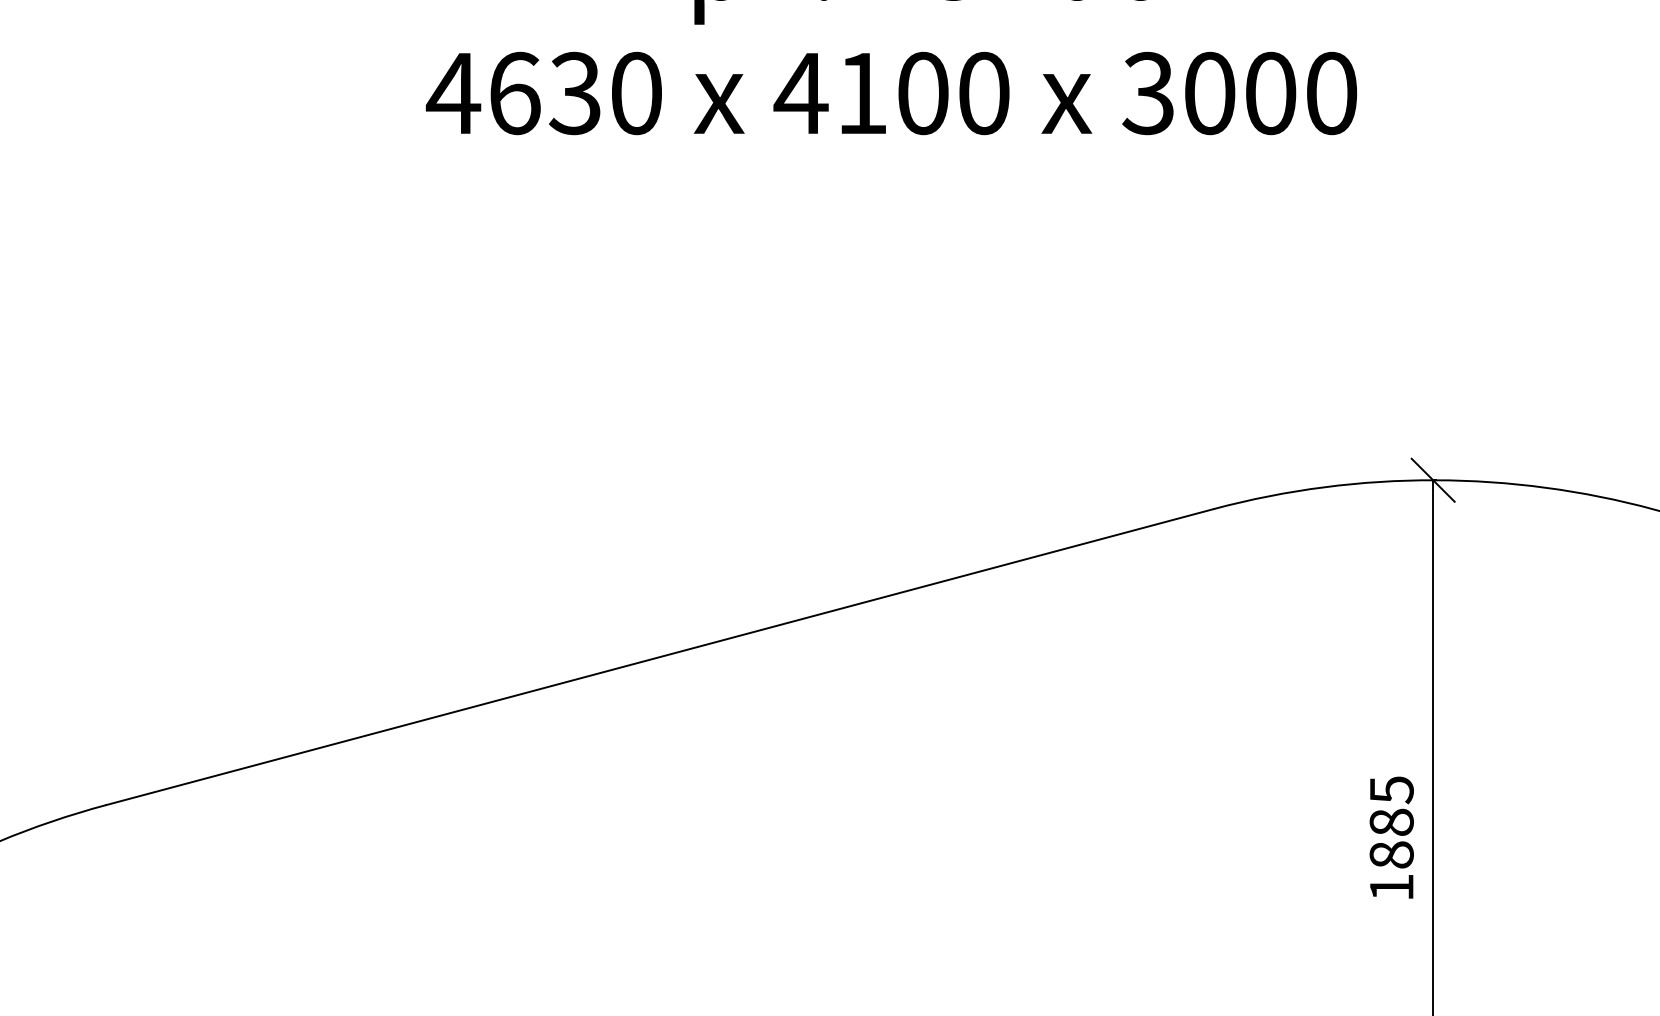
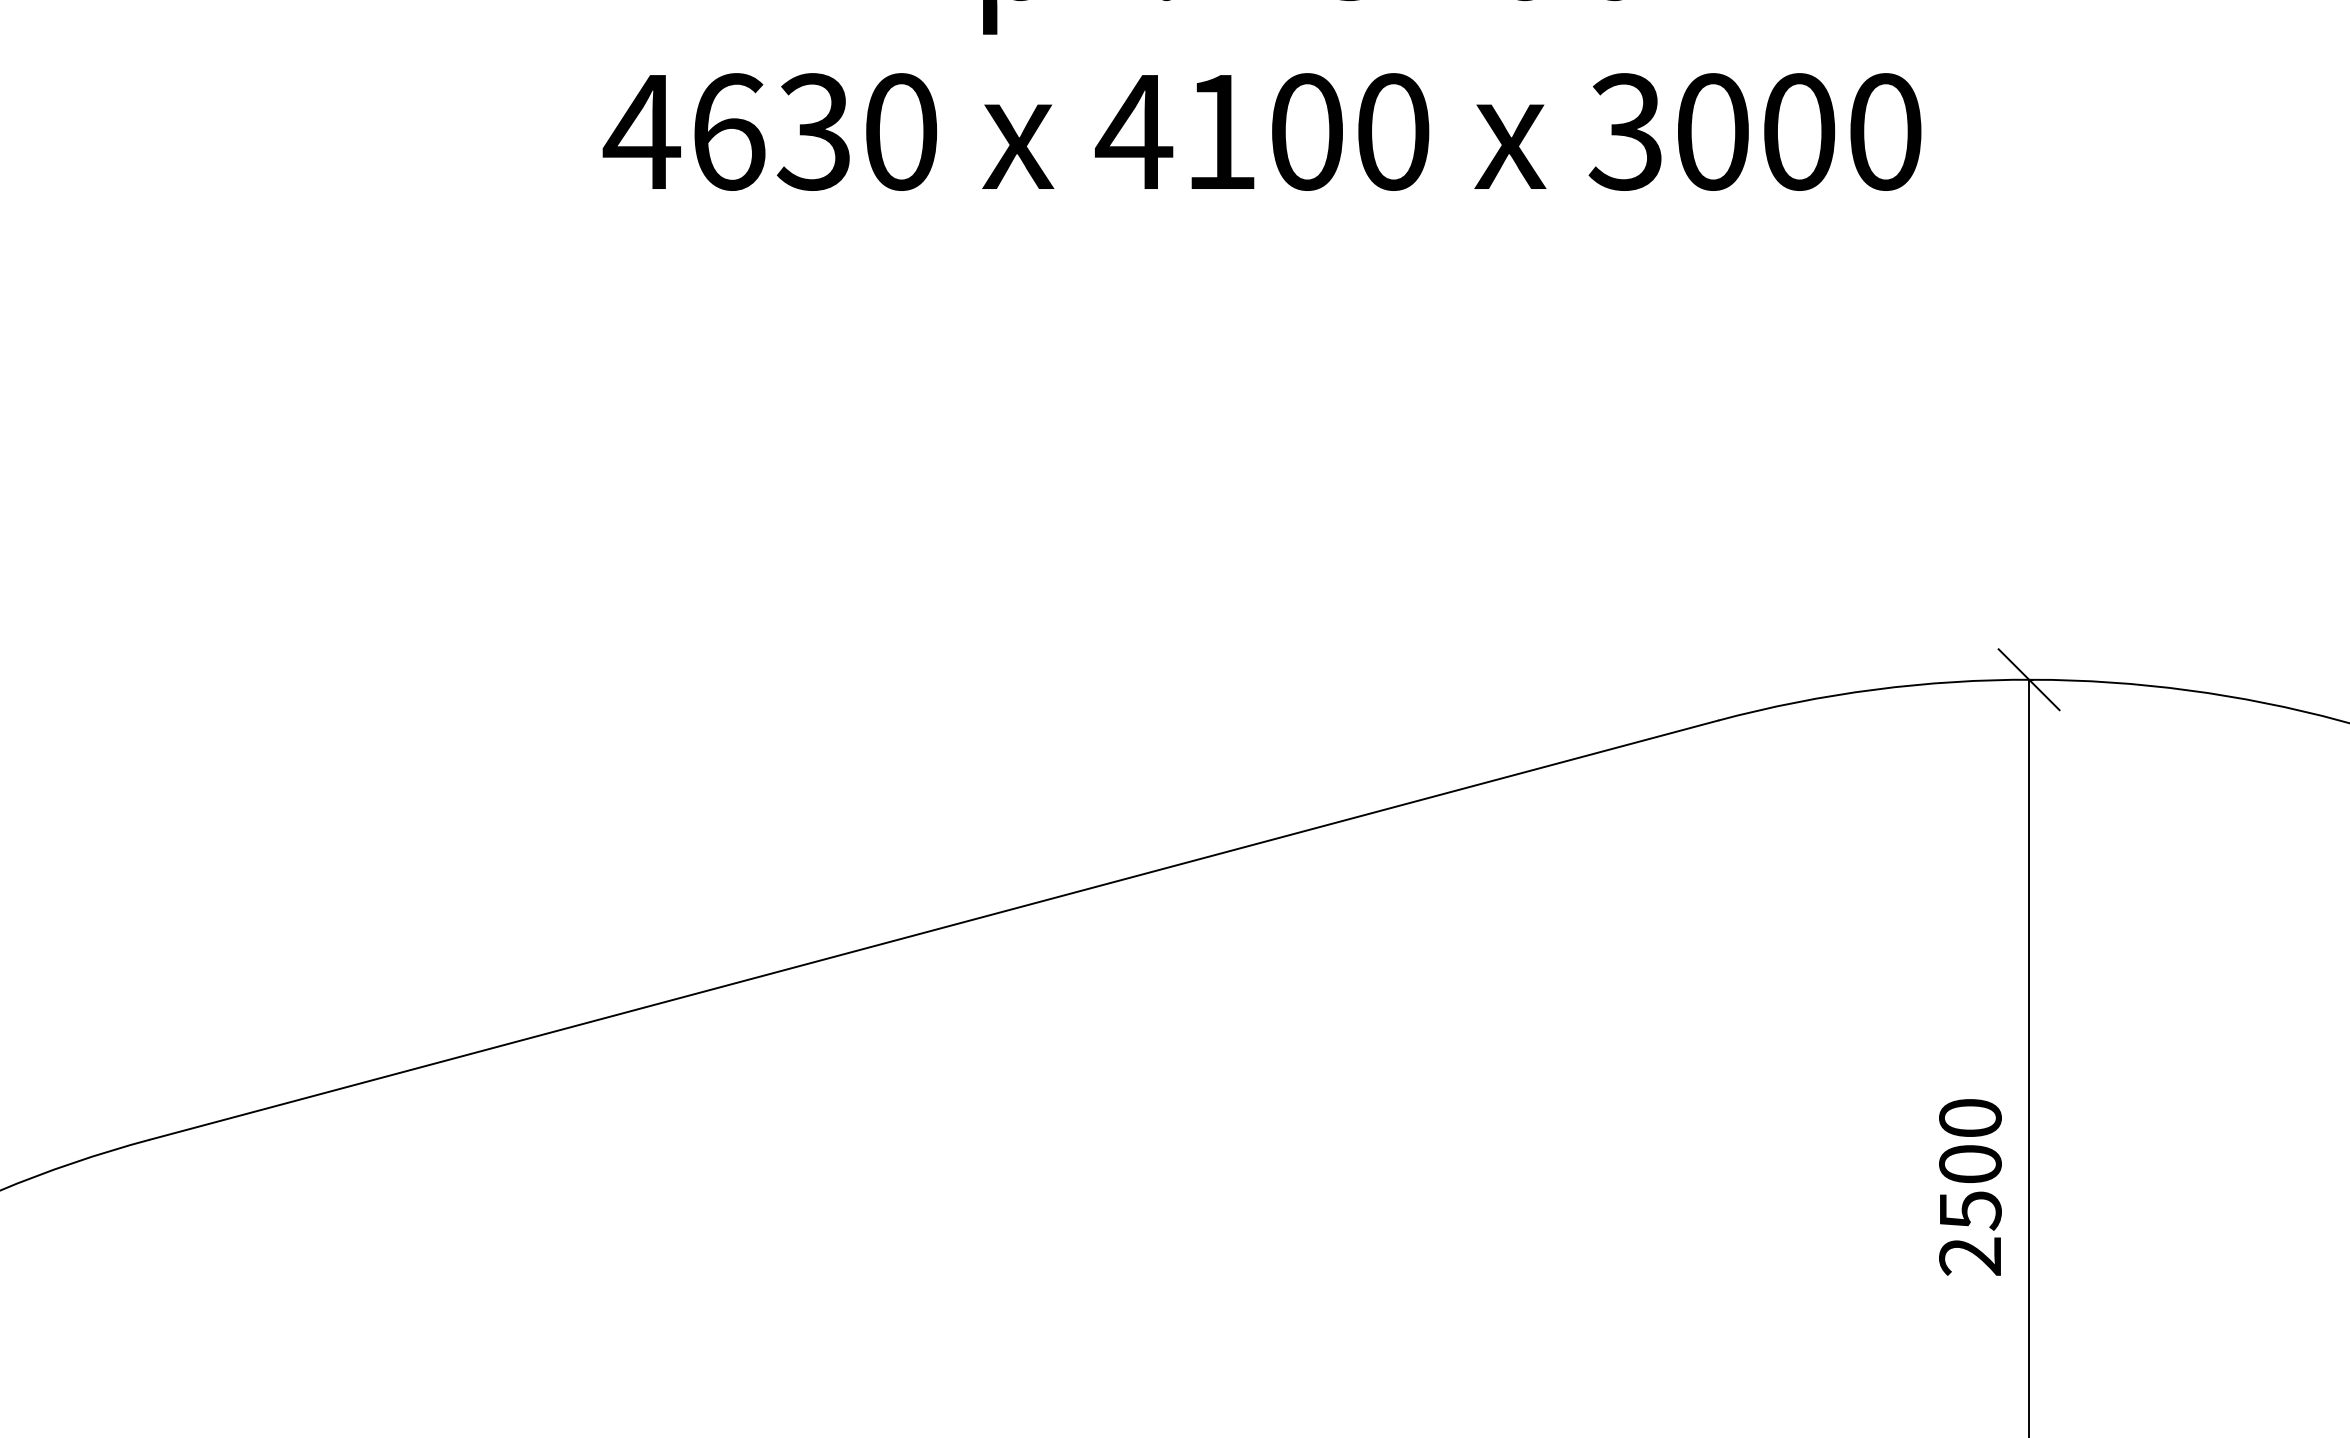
text: (1391, 838) -> (1970, 1187), 1885 -> 2500

